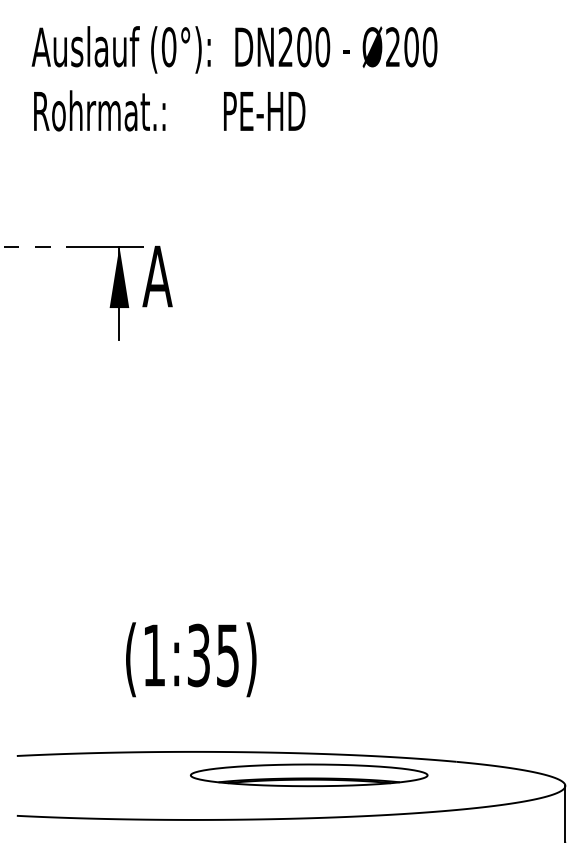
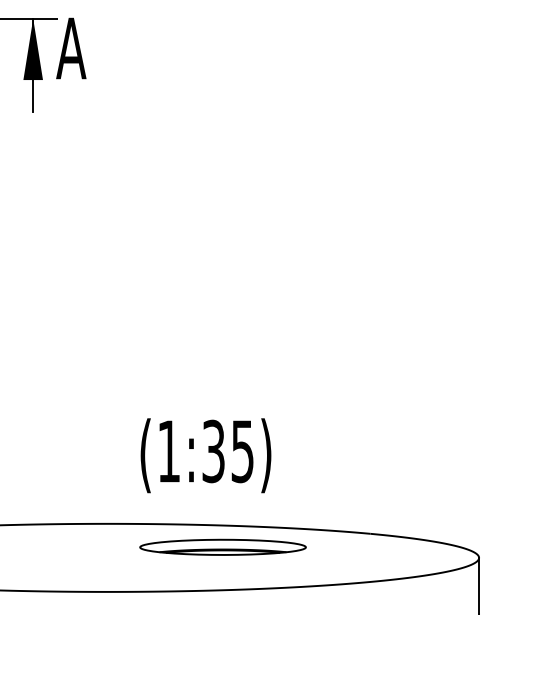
text: (191, 659) -> (206, 455), moved
part: (309, 775) -> (223, 547), size x0.7

